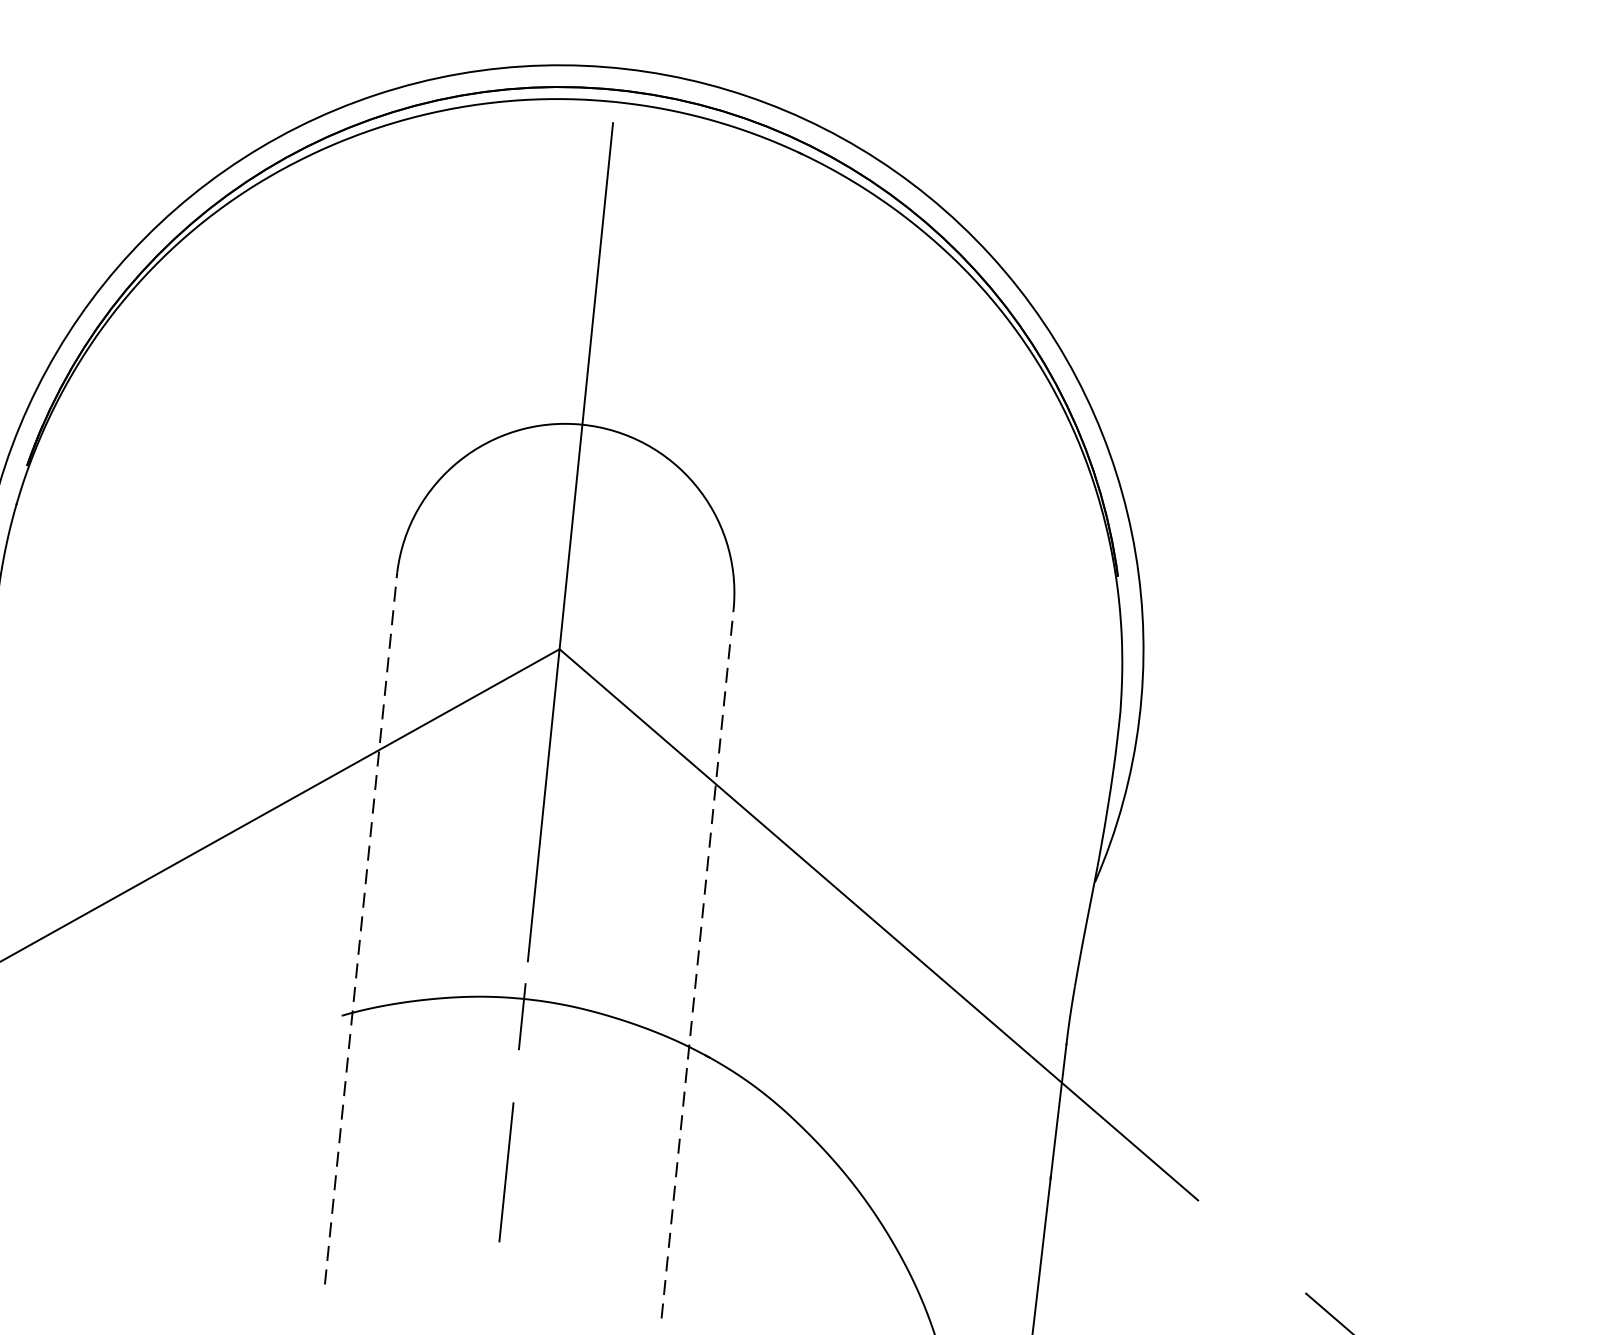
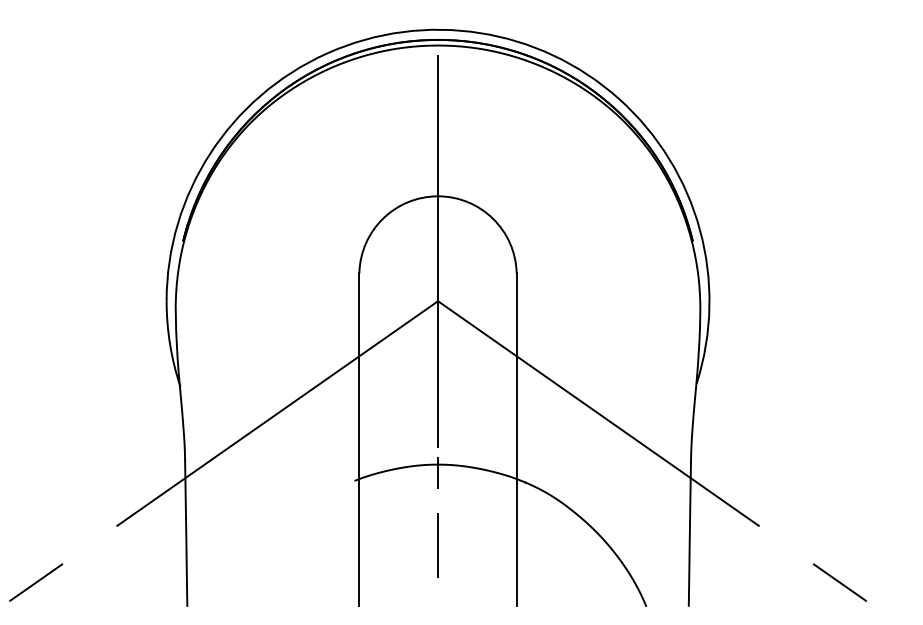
line: (361, 928) -> (359, 439), dashed -> solid
line: (697, 962) -> (516, 439), dashed -> solid

